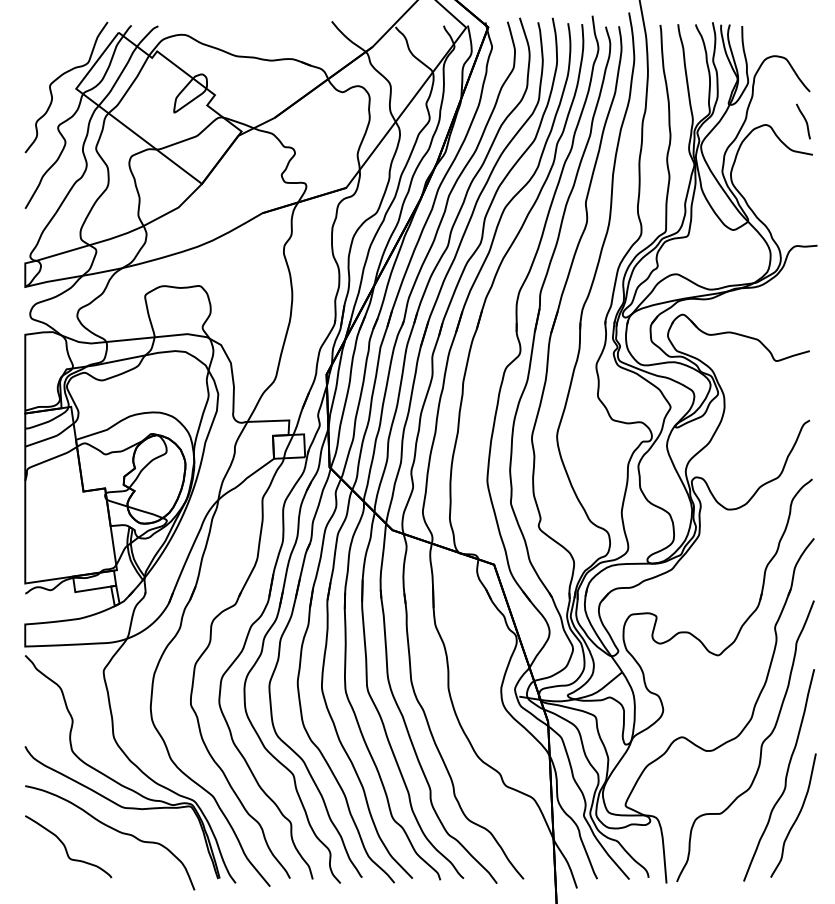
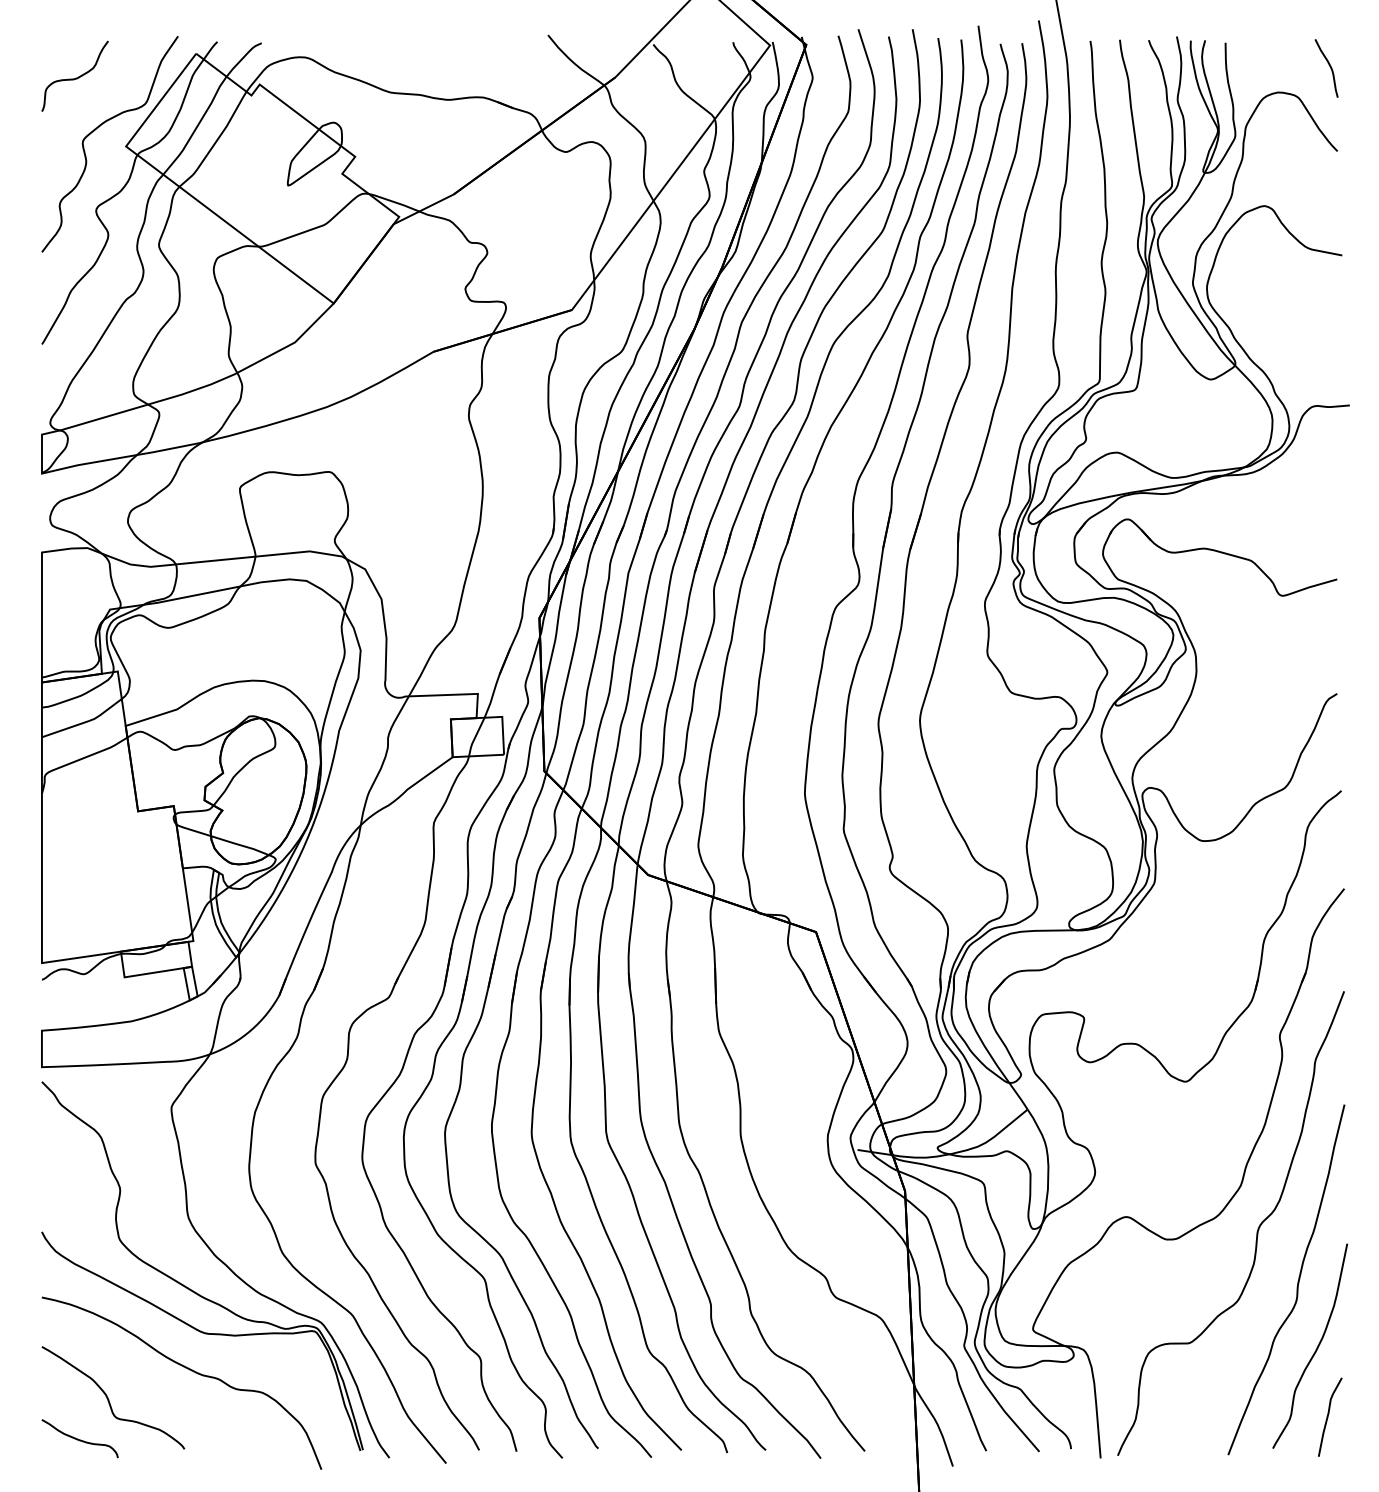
curve: (44, 47) -> (73, 78), added
curve: (804, 120) -> (1328, 66), moved
curve: (805, 857) -> (1330, 1415), added
curve: (48, 871) -> (80, 1438), added

